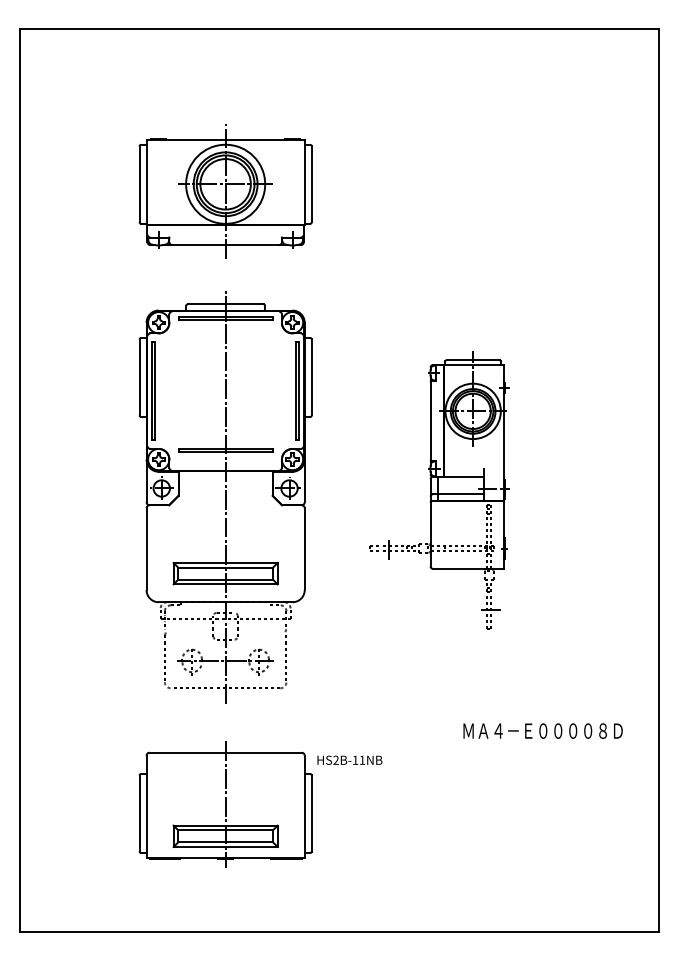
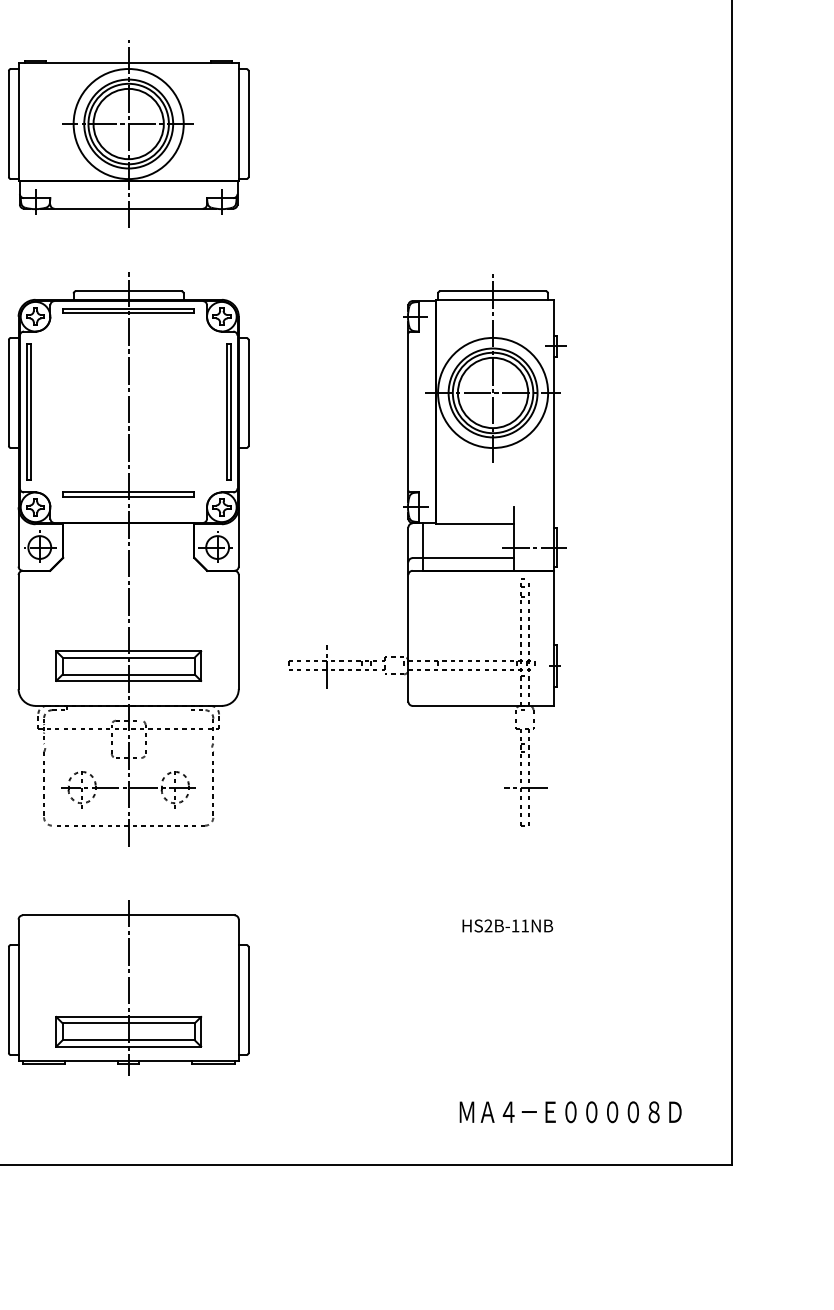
part: (439, 490) -> (426, 550), size x1.43
text: (542, 730) -> (569, 1111), moved
text: (349, 759) -> (507, 924), moved

